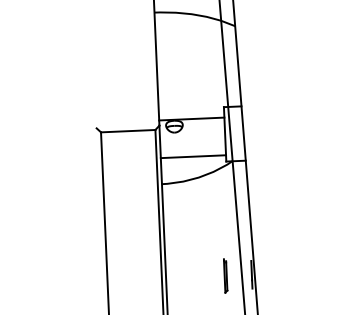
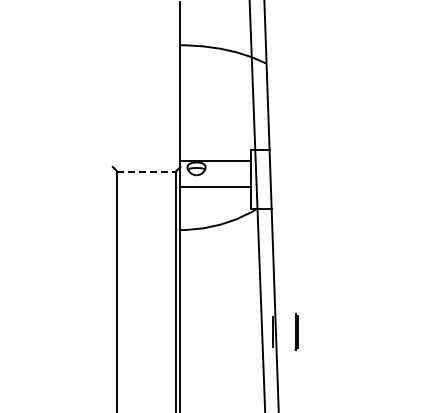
line: (129, 131) -> (147, 171), solid -> dashed
line: (193, 157) -> (215, 187), moved
line: (225, 275) -> (296, 331), moved

